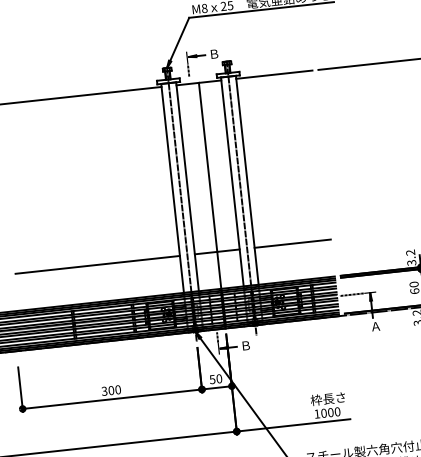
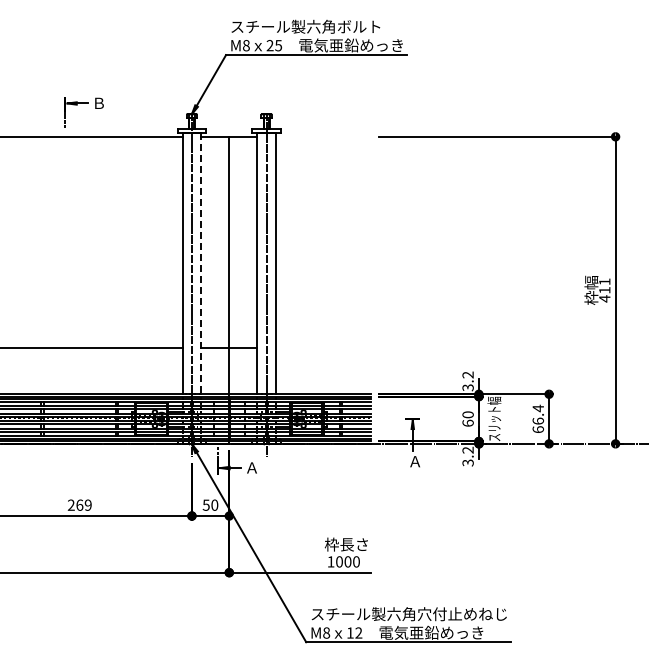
part: (201, 55) -> (83, 103), moved
line: (274, 74) -> (323, 136), removed
line: (187, 186) -> (201, 263), solid -> dashed
line: (292, 244) -> (323, 348), removed
line: (351, 295) -> (389, 419), removed
text: (245, 345) -> (251, 467), Ｂ -> Ａ
text: (111, 390) -> (79, 504), 300 -> 269

